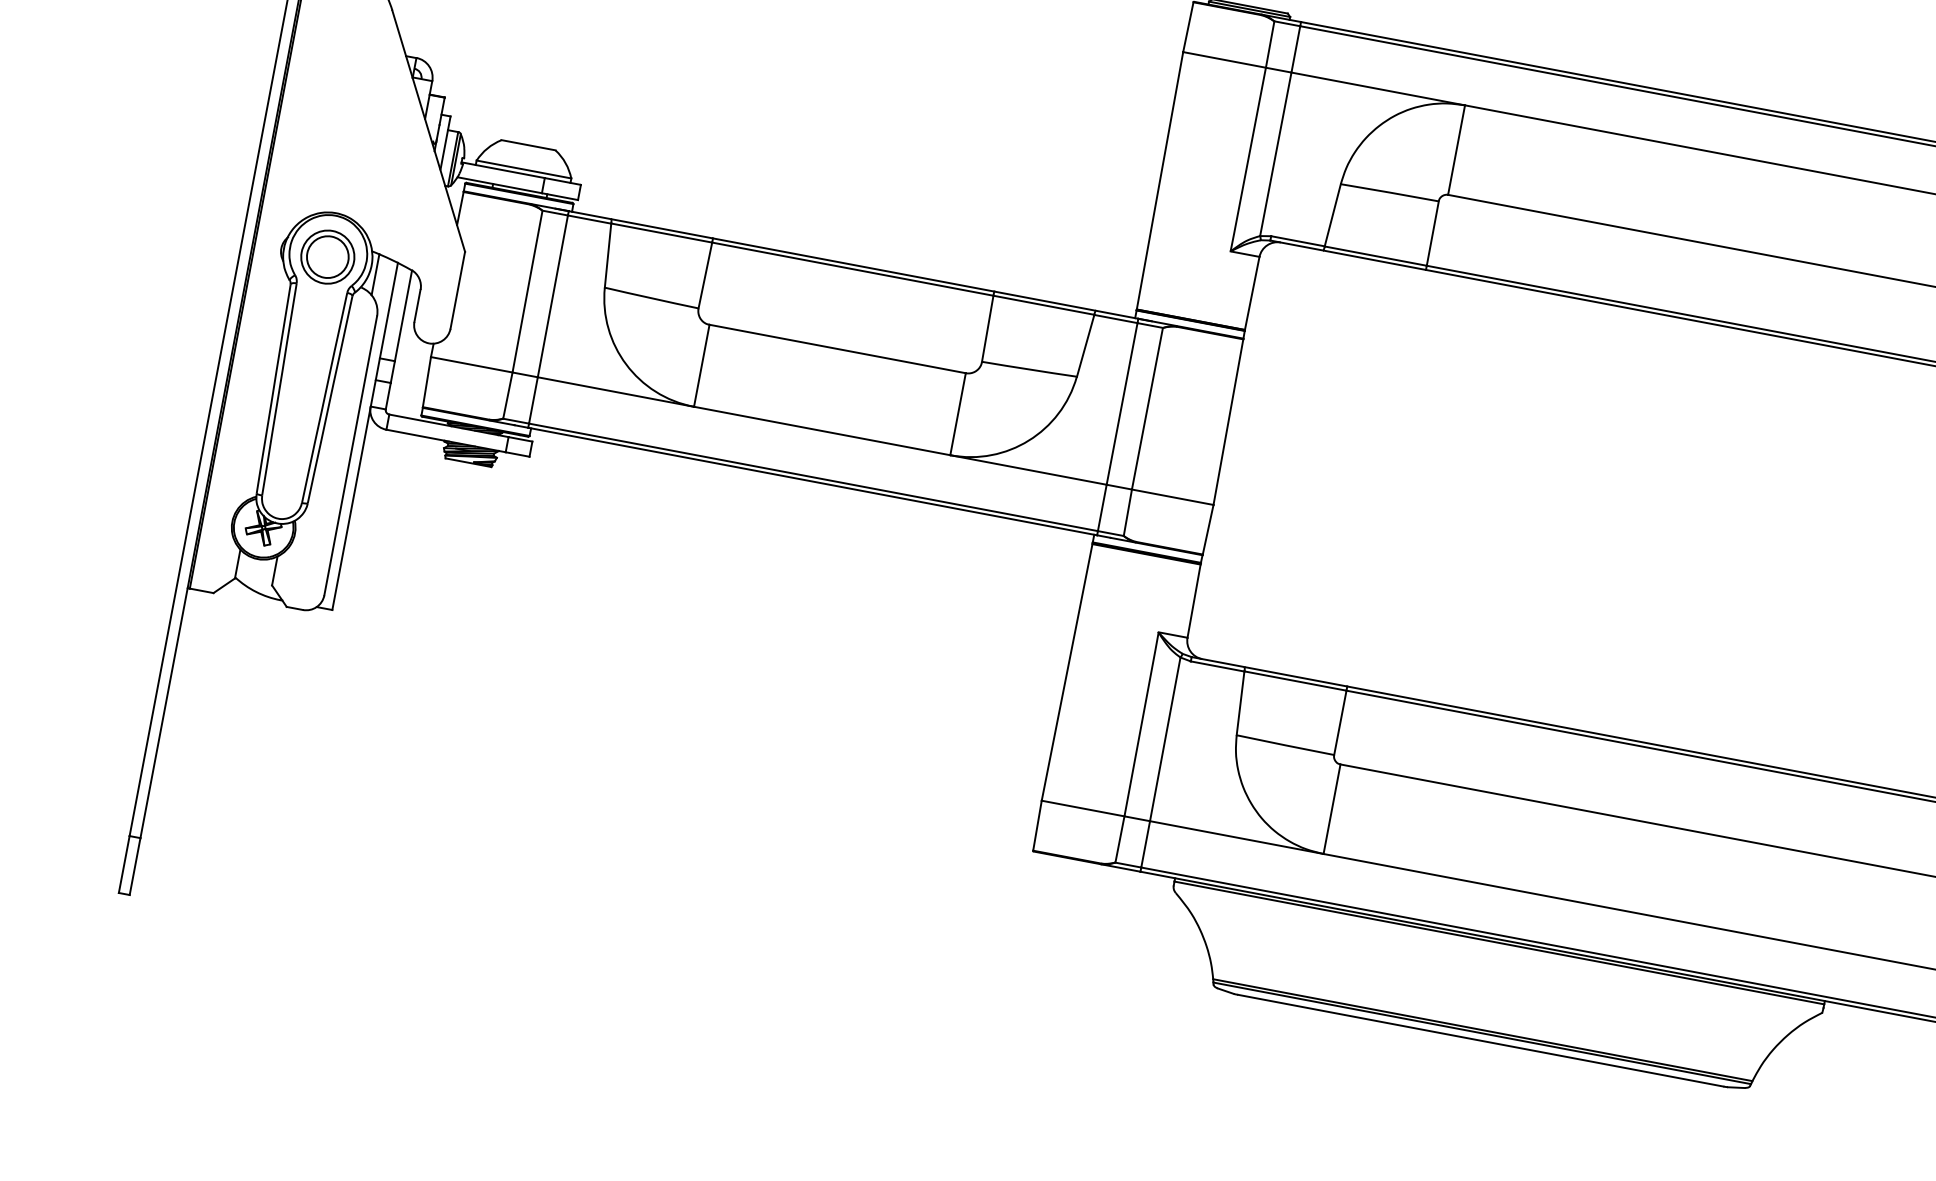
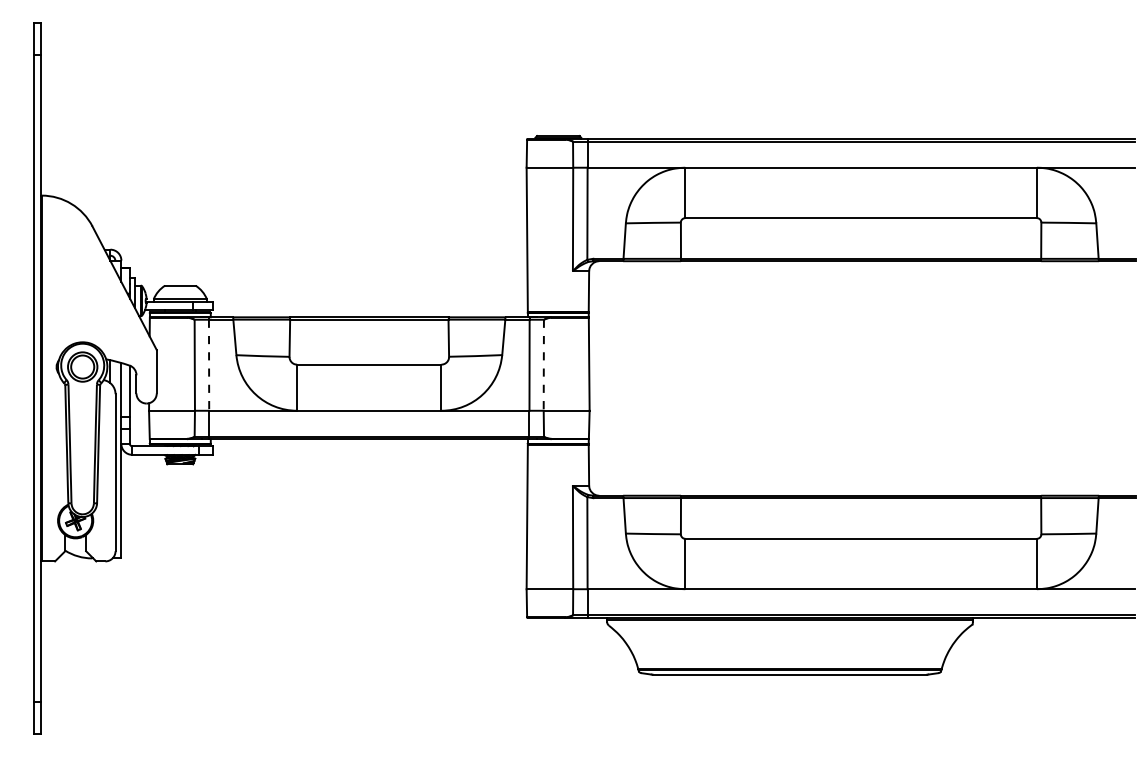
line: (553, 296) -> (209, 365), solid -> dashed
line: (1146, 409) -> (543, 365), solid -> dashed

